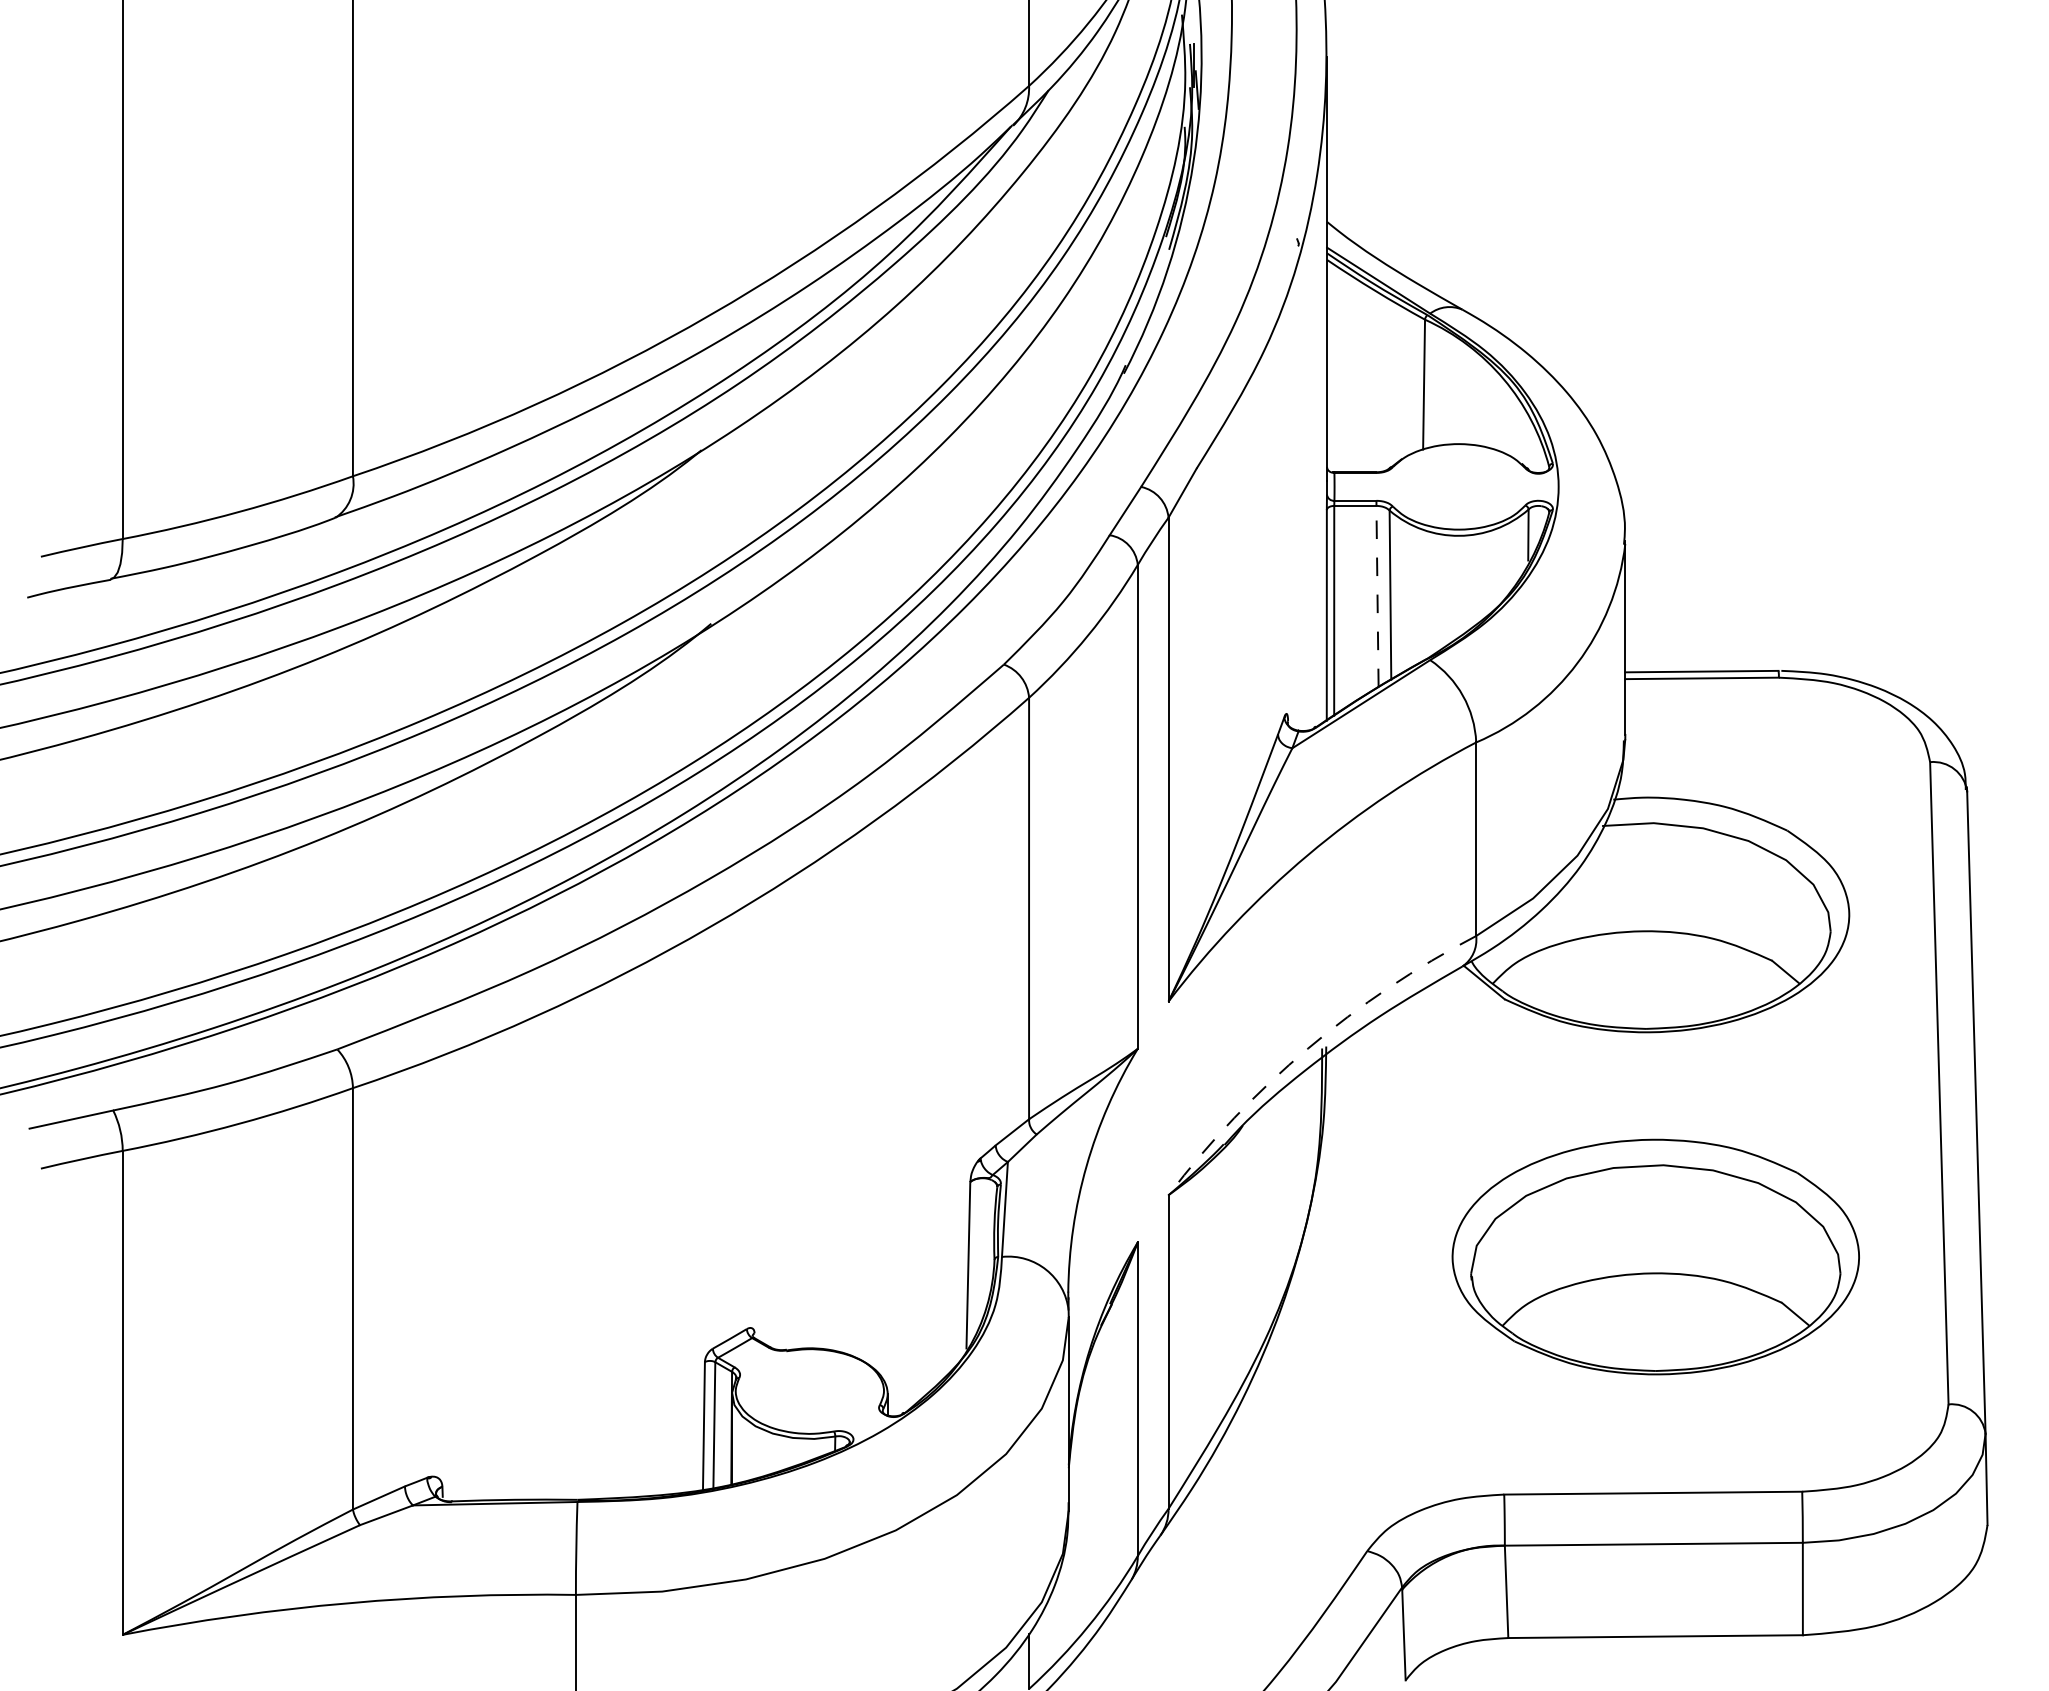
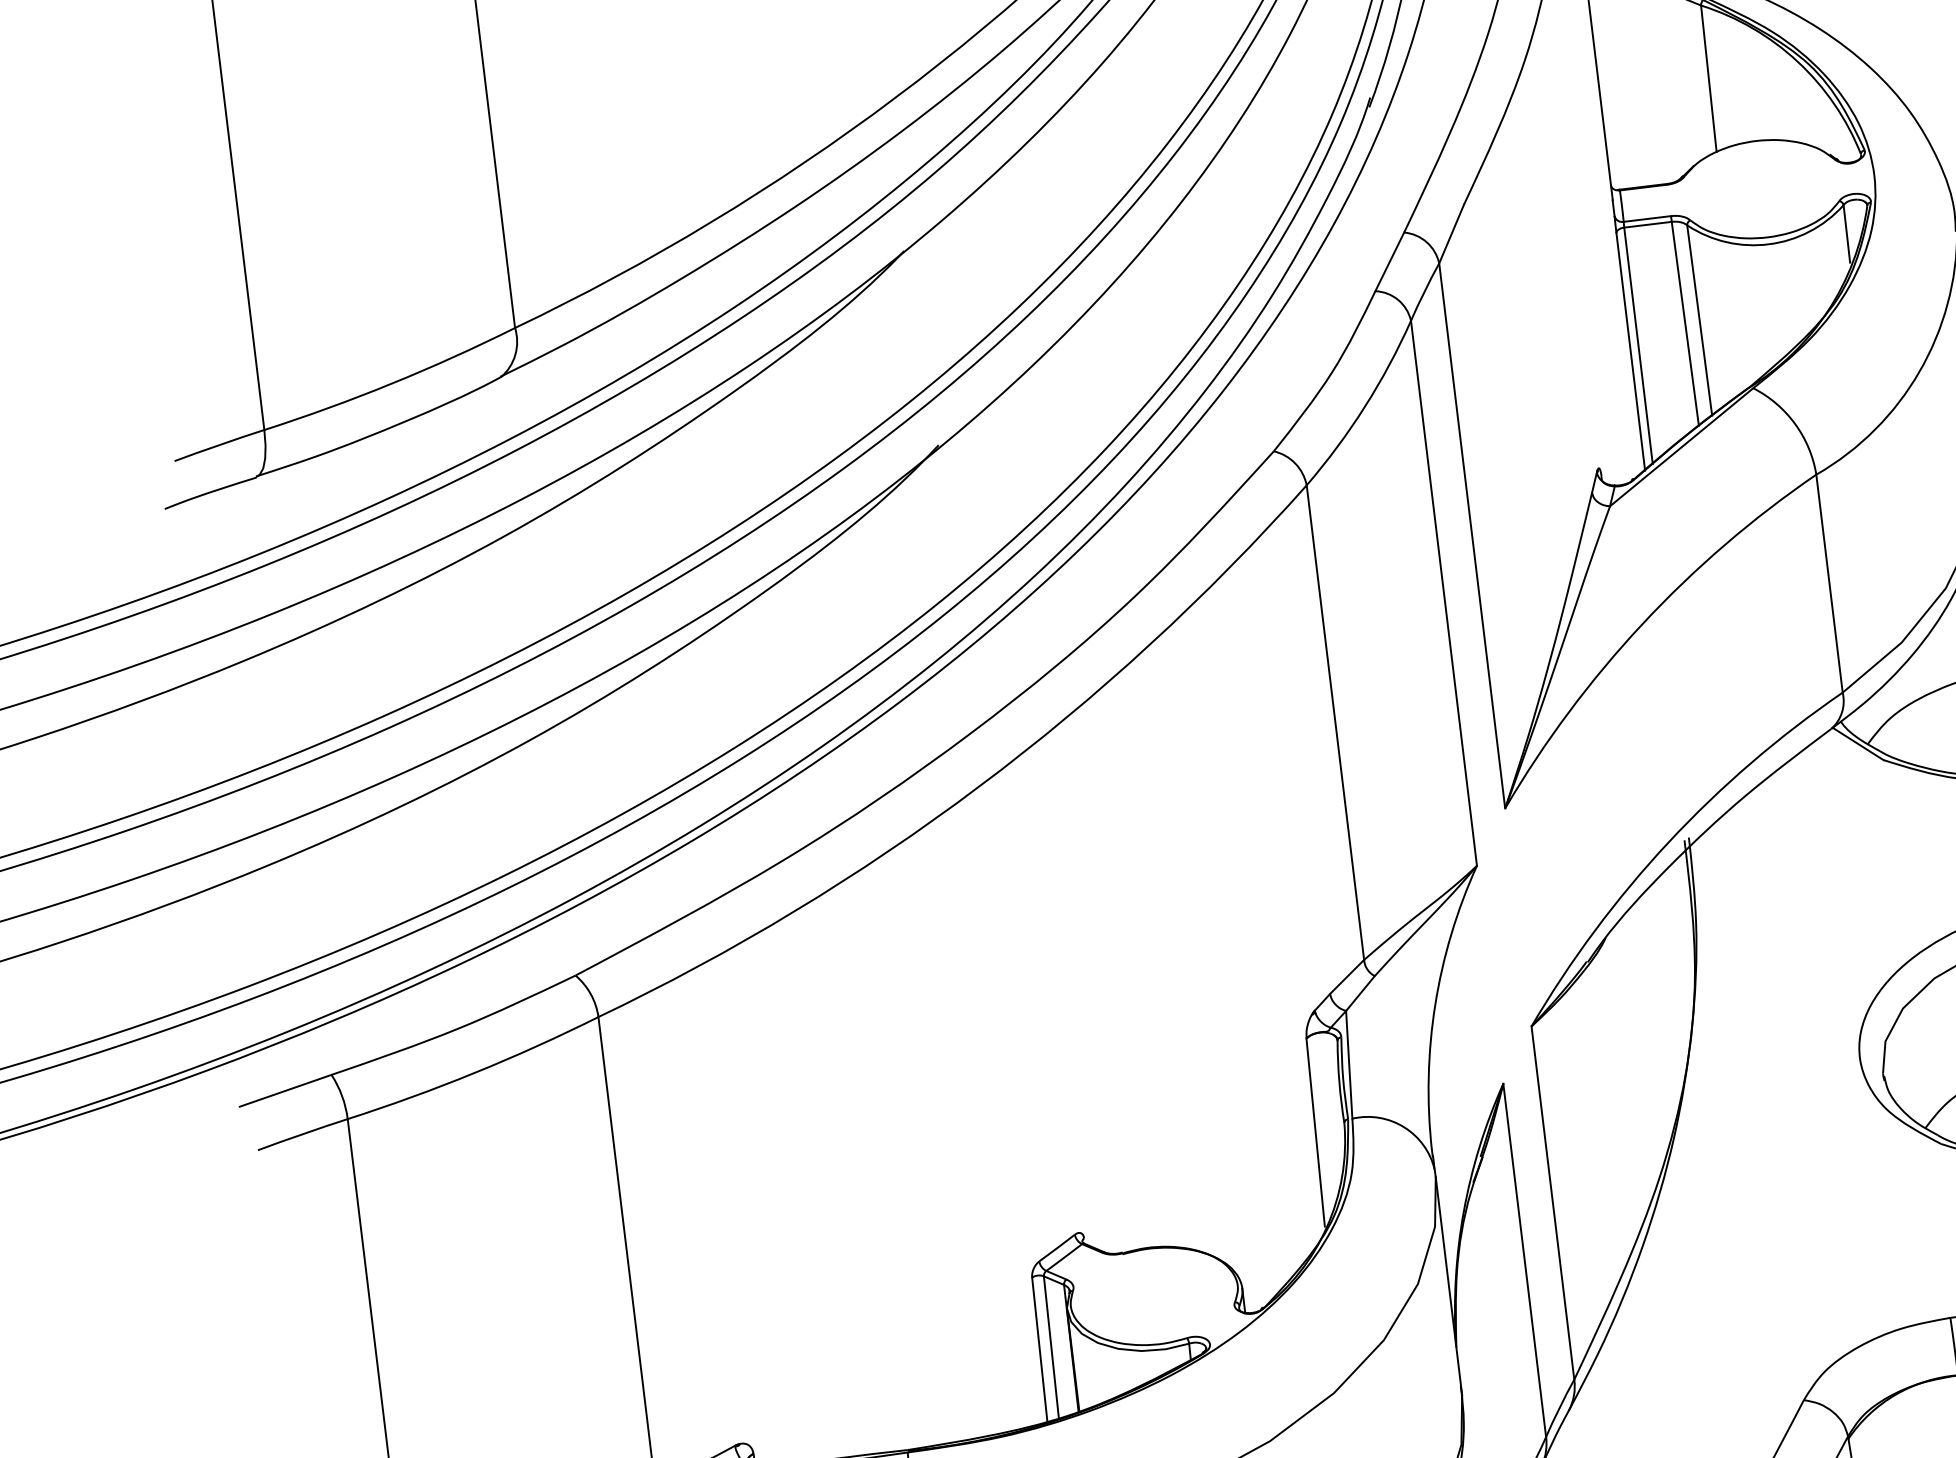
line: (1377, 596) -> (1685, 323), dashed -> solid
arc: (1308, 1048) -> (1669, 842), dashed -> solid

